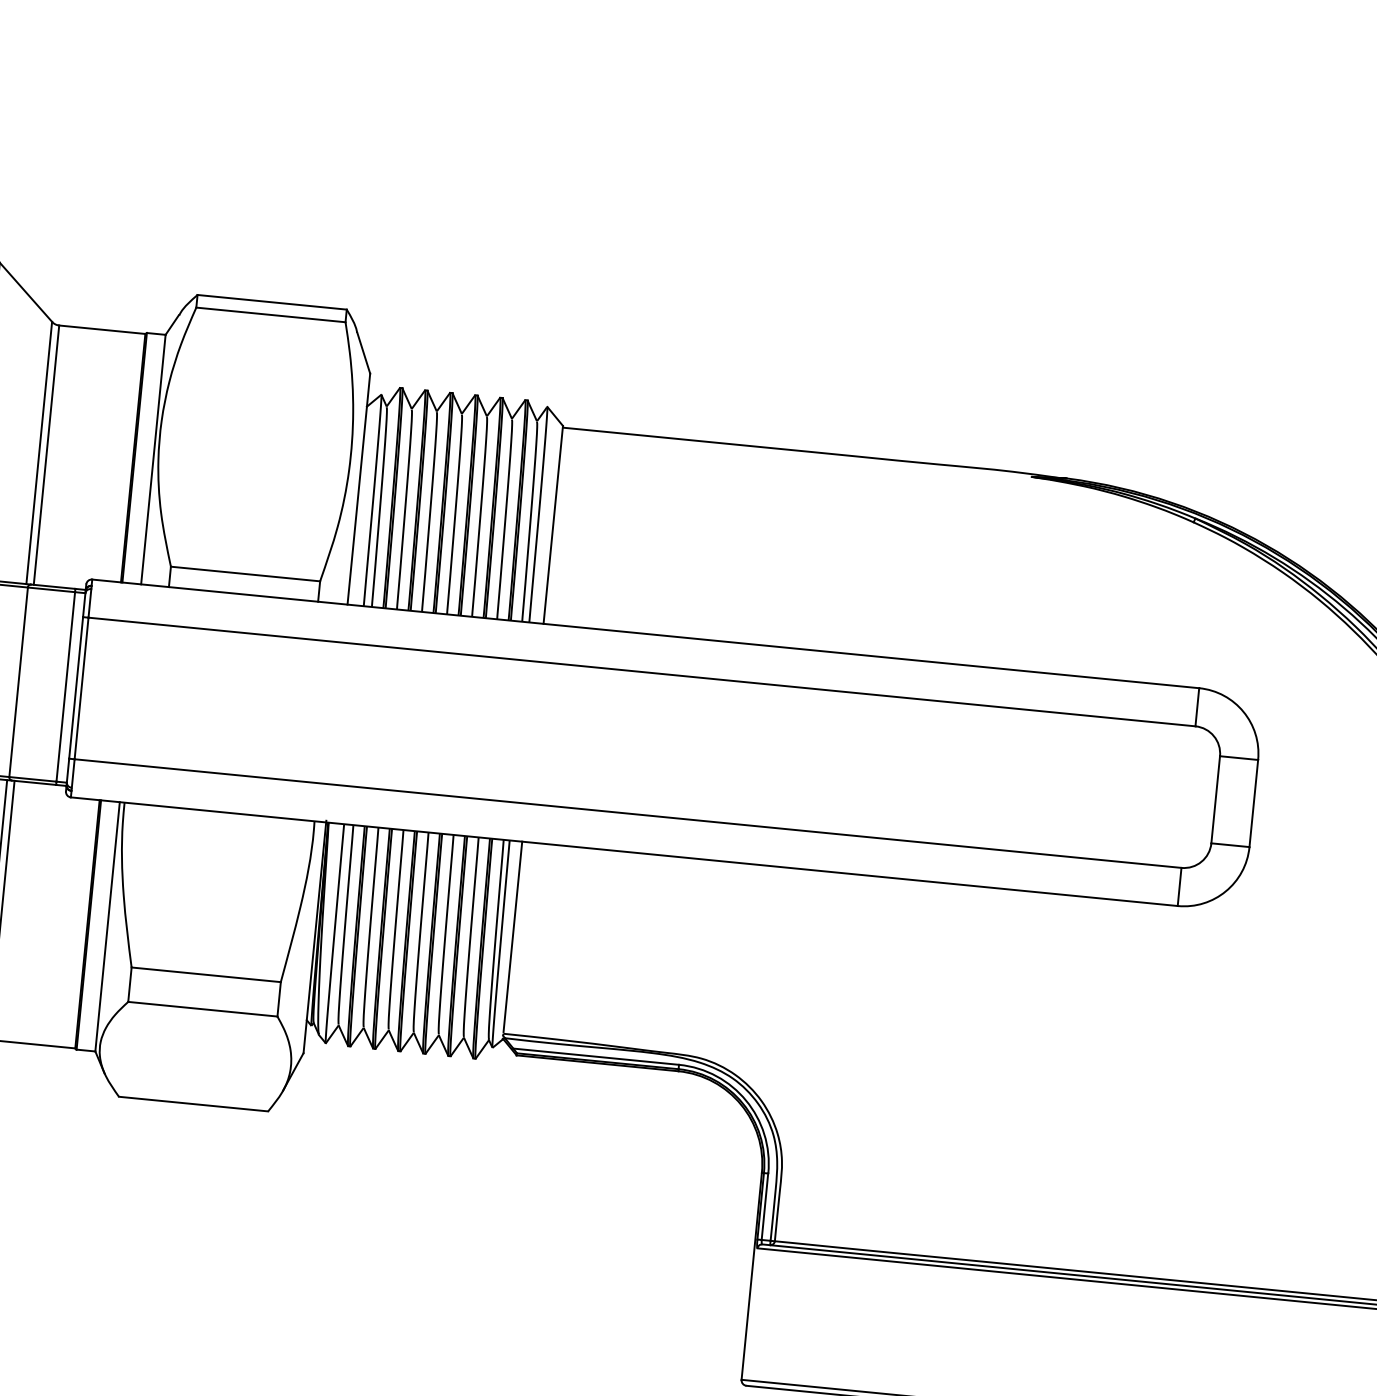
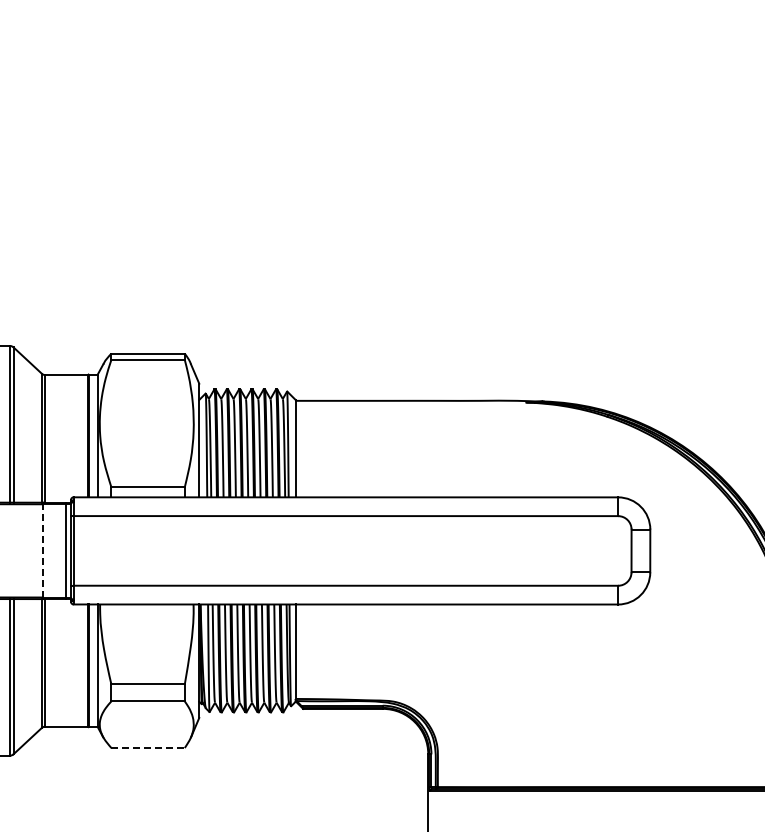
line: (18, 681) -> (42, 550), solid -> dashed
line: (194, 1105) -> (148, 748), solid -> dashed

